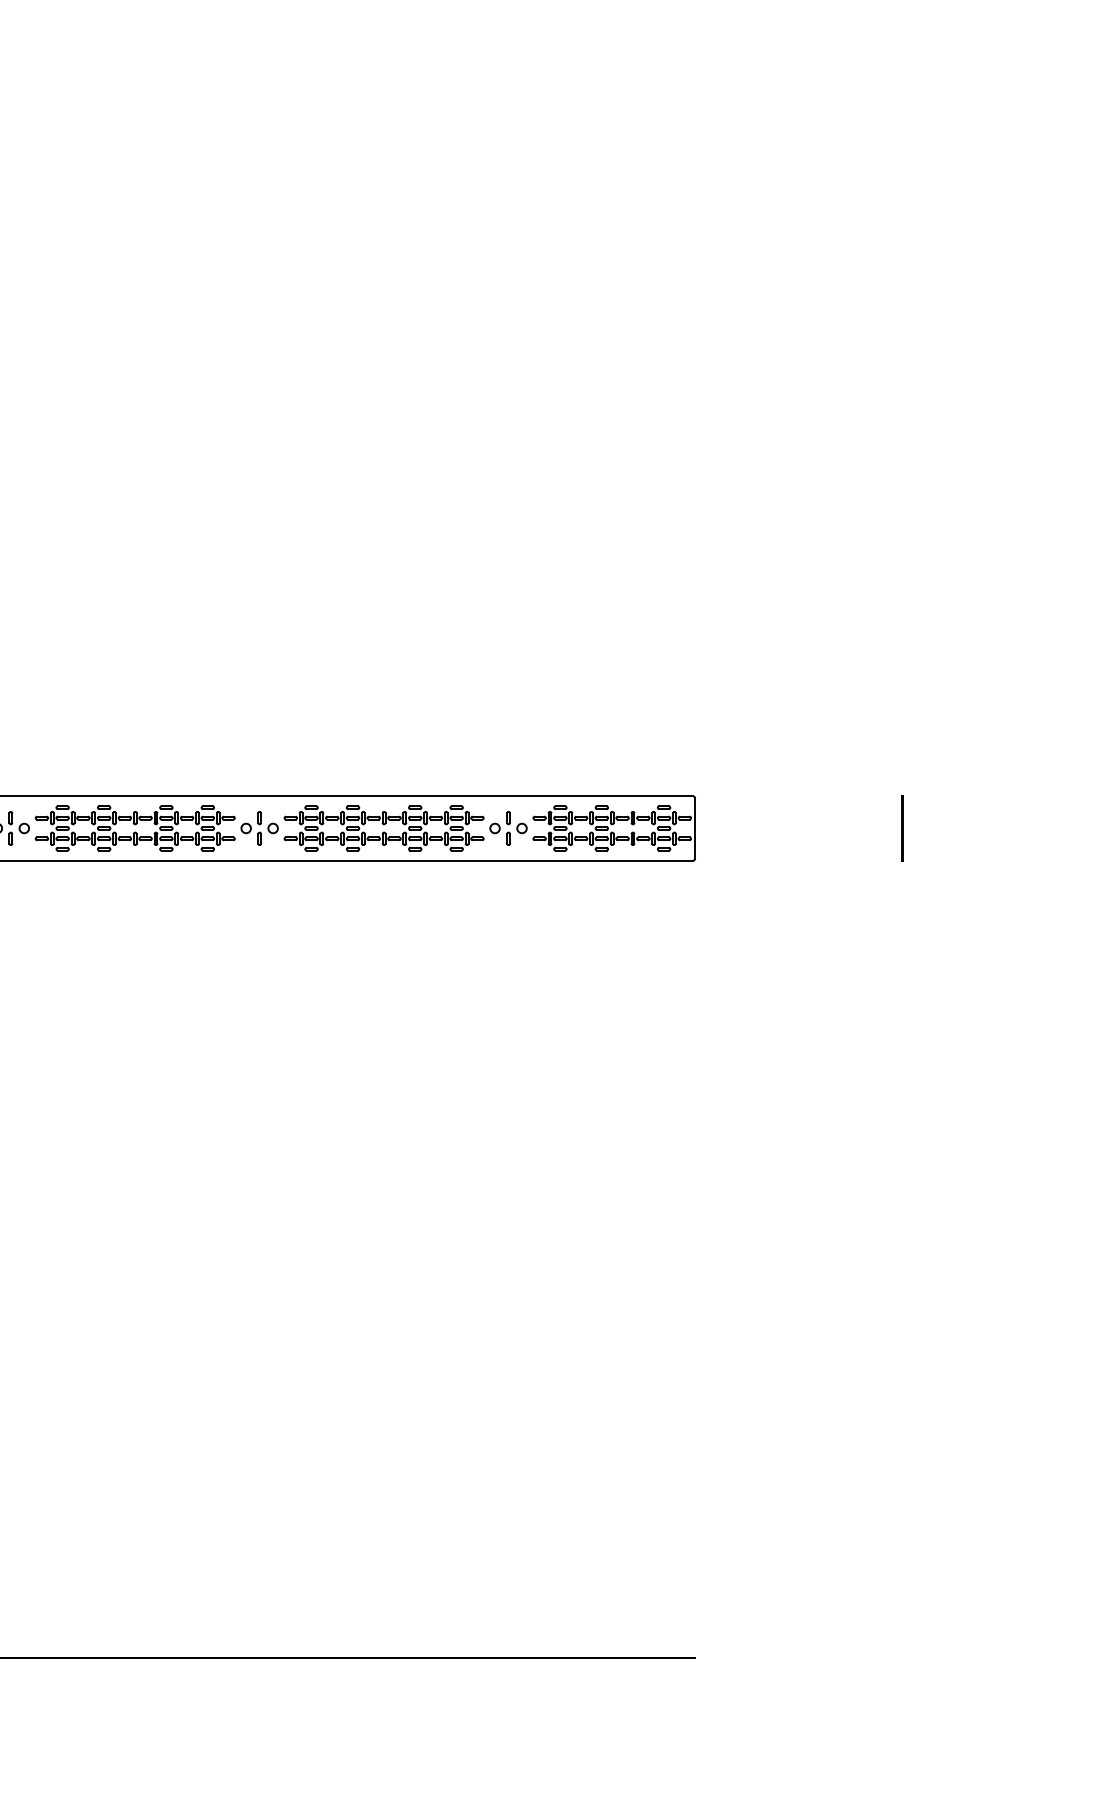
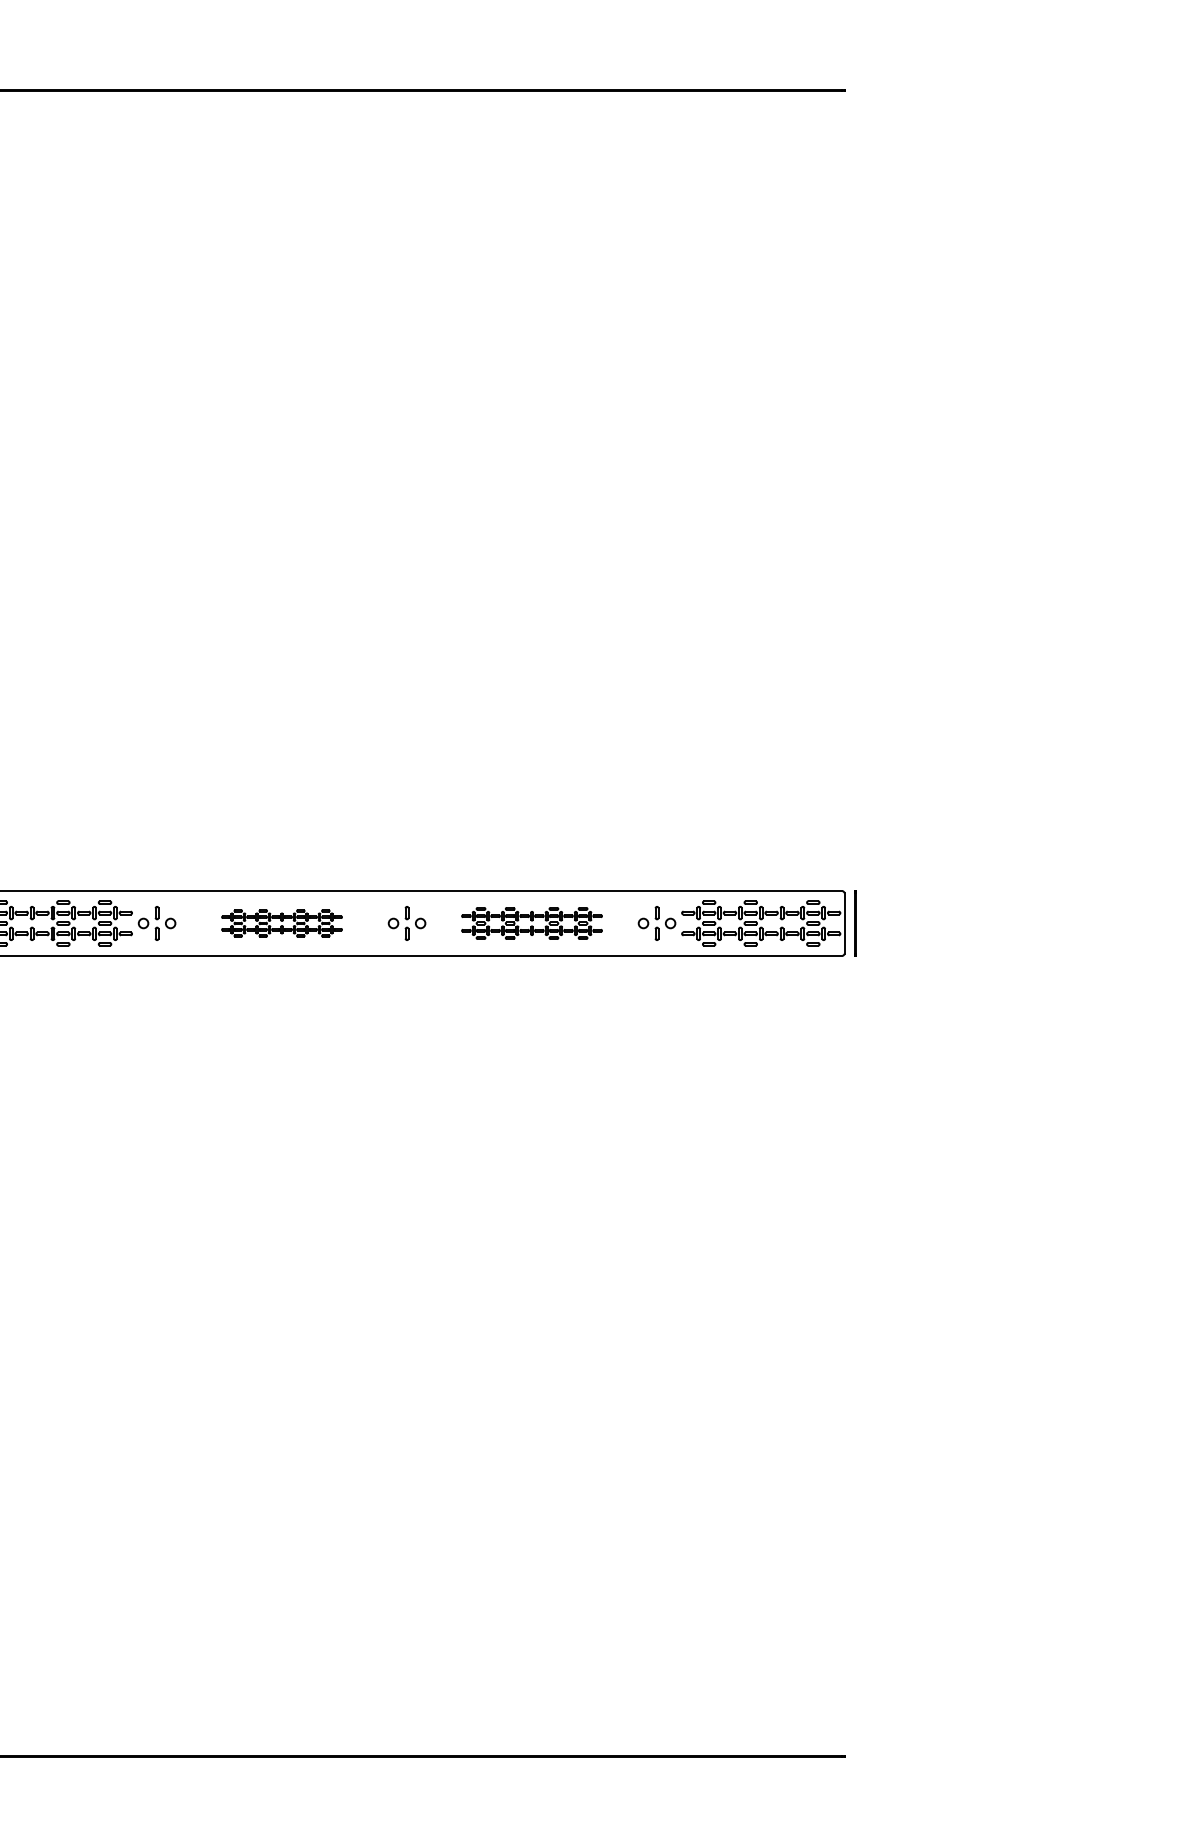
part: (134, 828) -> (281, 923), size x0.6
part: (383, 828) -> (531, 923), size x0.7
line: (902, 828) -> (855, 923), moved

